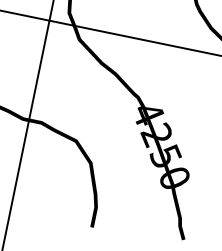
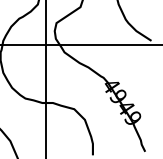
text: (163, 154) -> (124, 106), 4250 -> 4949

